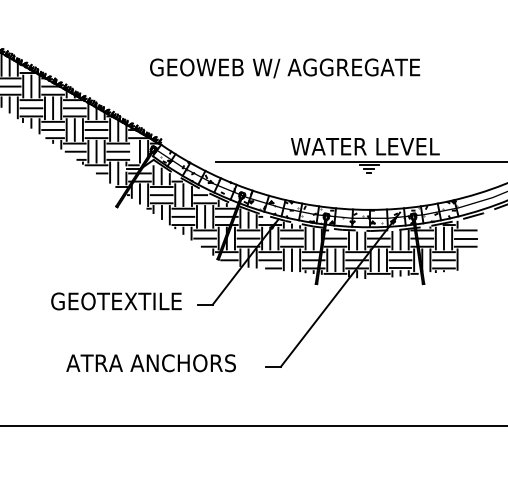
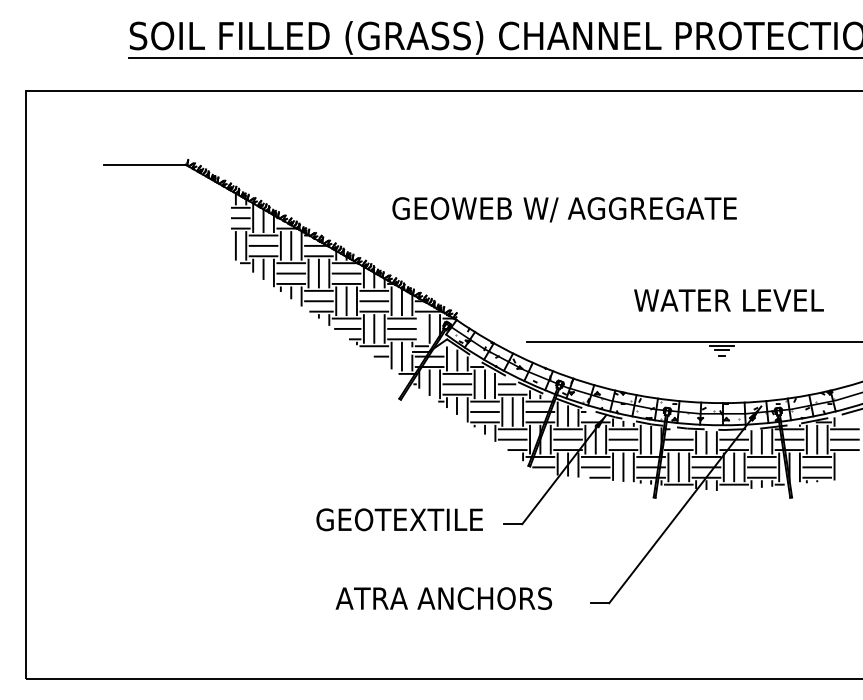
text: (284, 68) -> (564, 209), moved
text: (364, 146) -> (728, 300), moved

